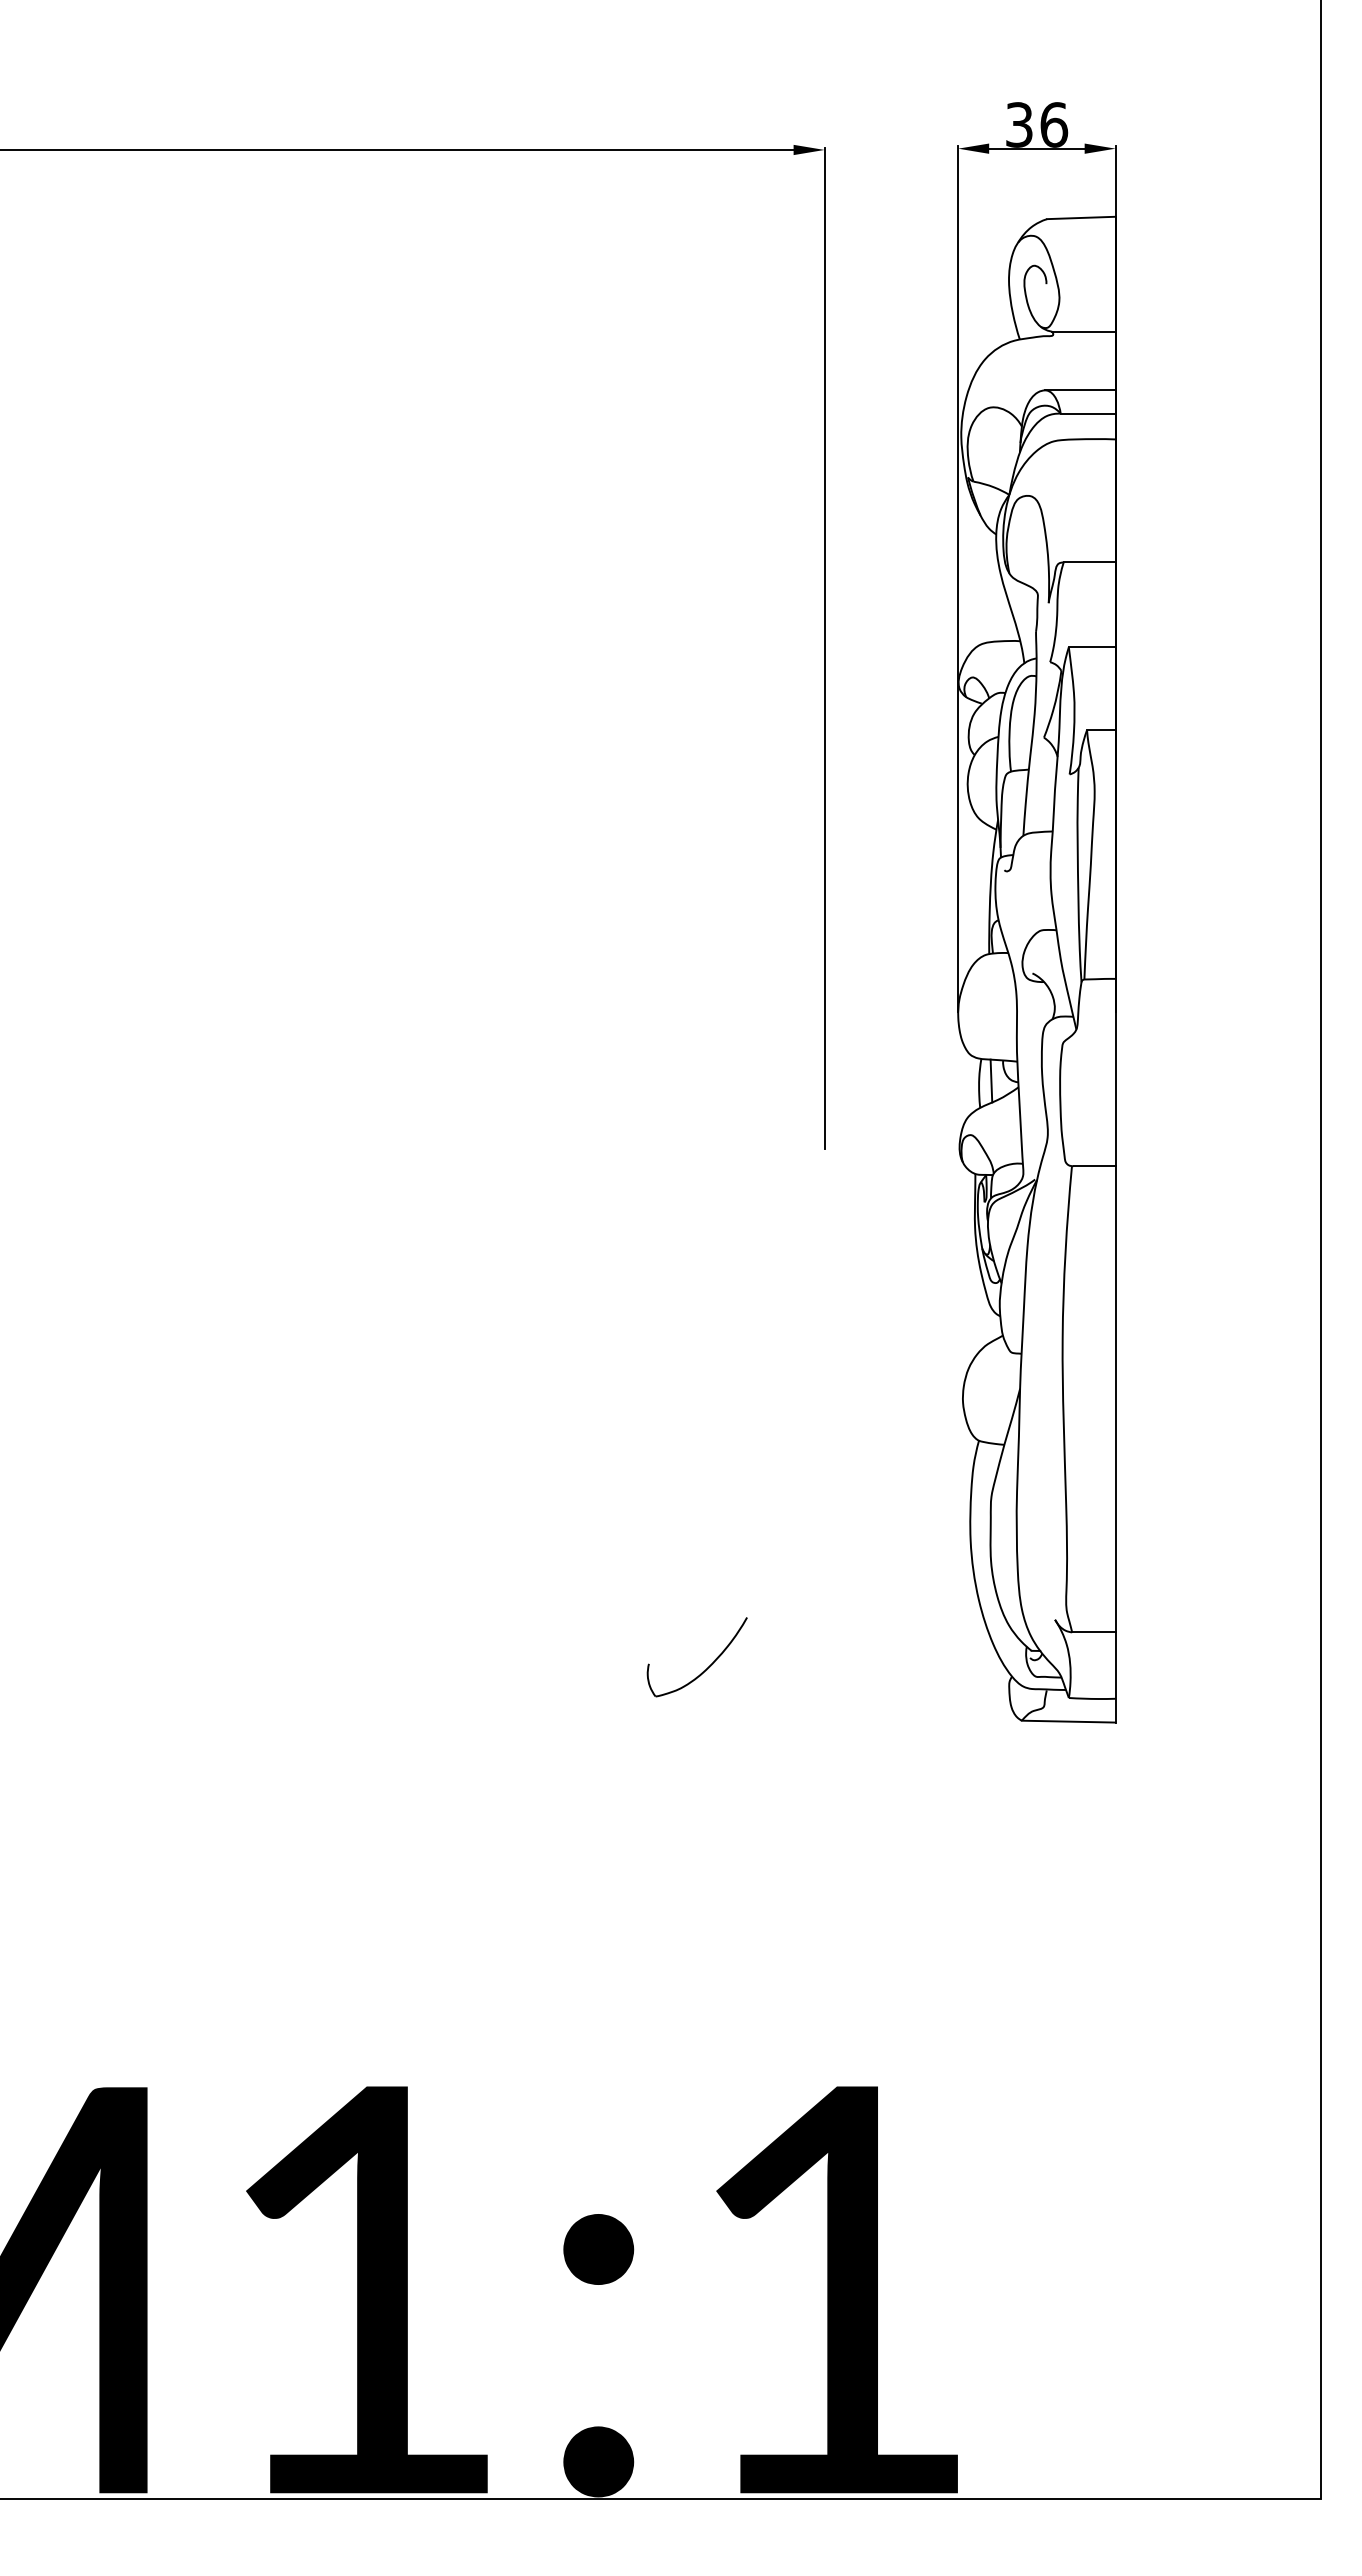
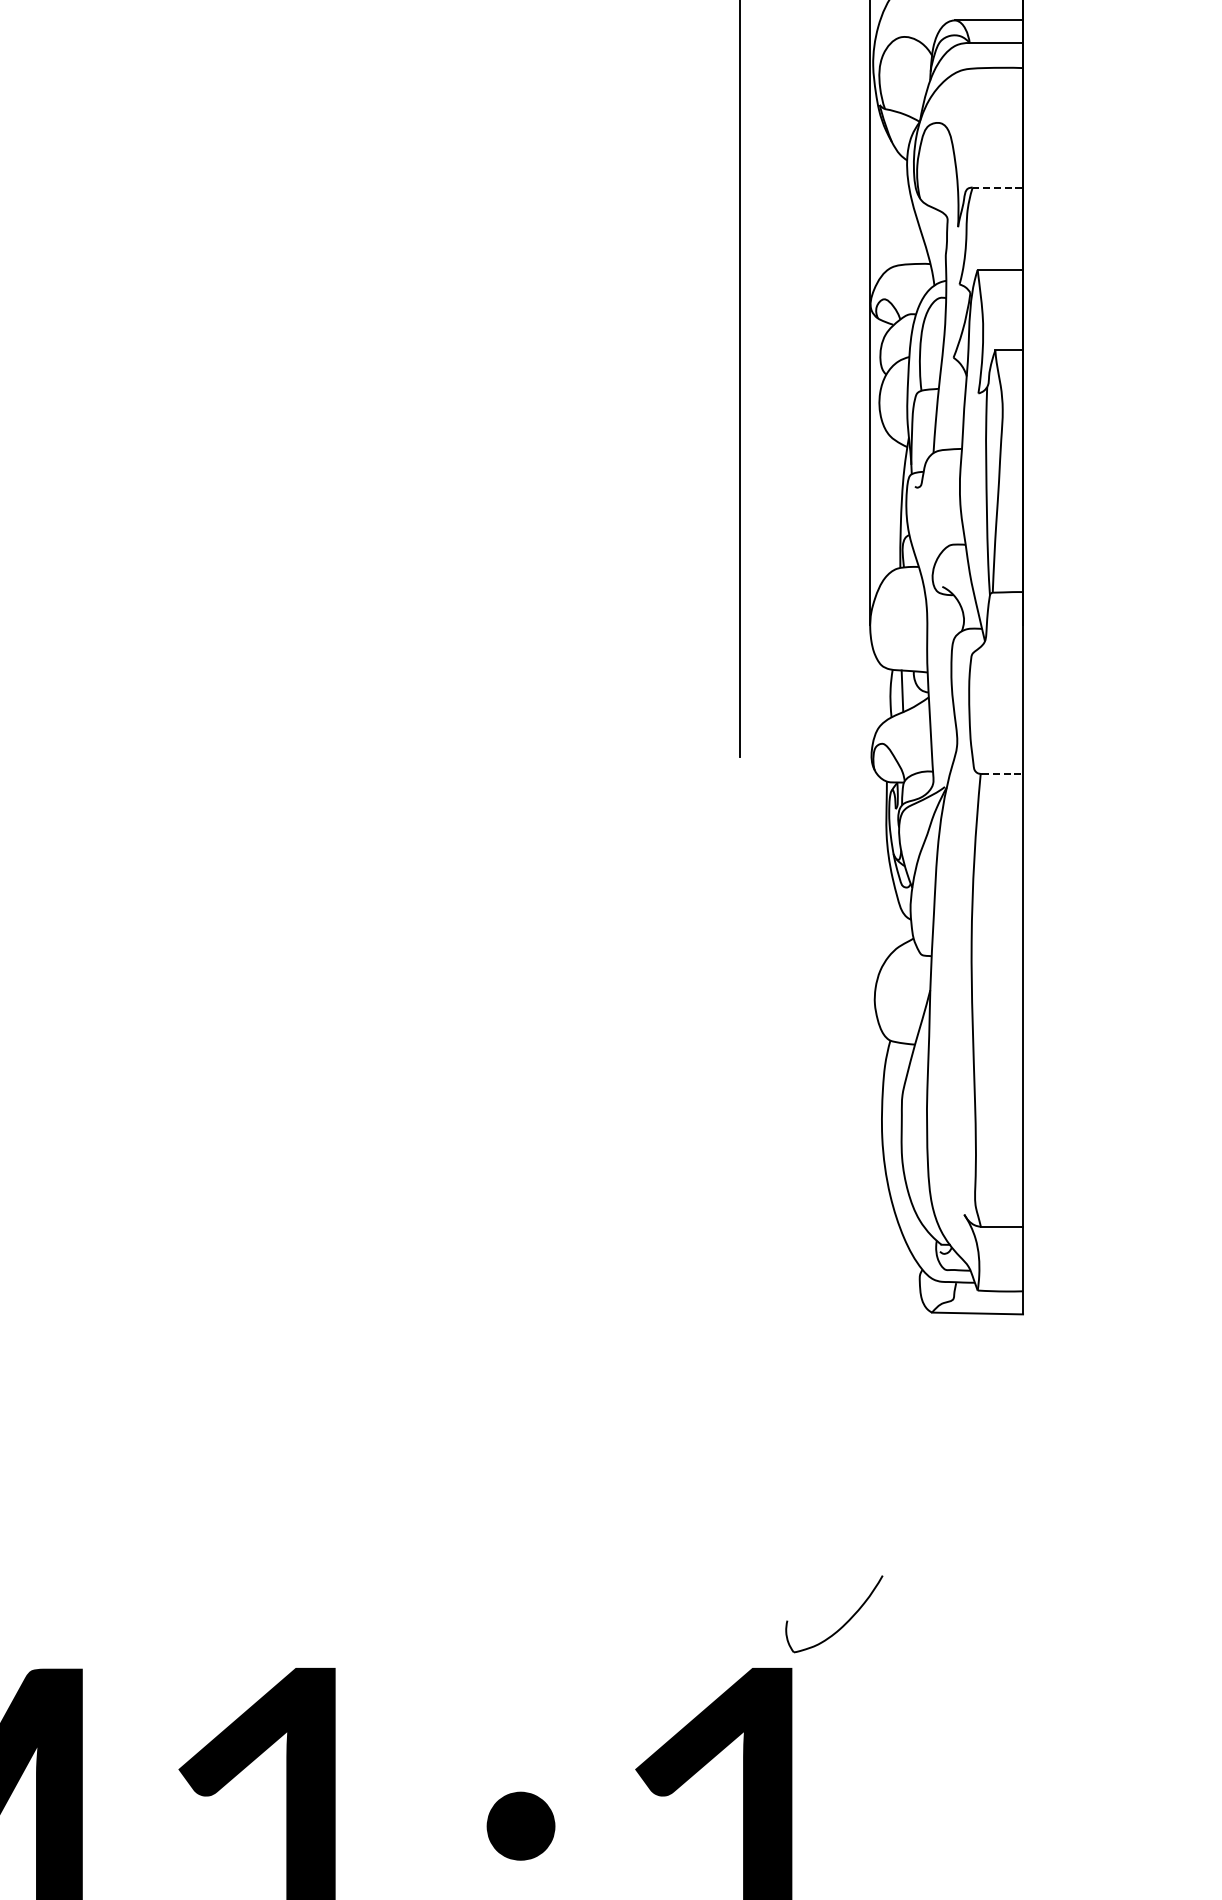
line: (1089, 562) -> (997, 187), solid -> dashed
line: (1094, 1166) -> (1002, 774), solid -> dashed
part: (707, 1667) -> (844, 1624), moved

